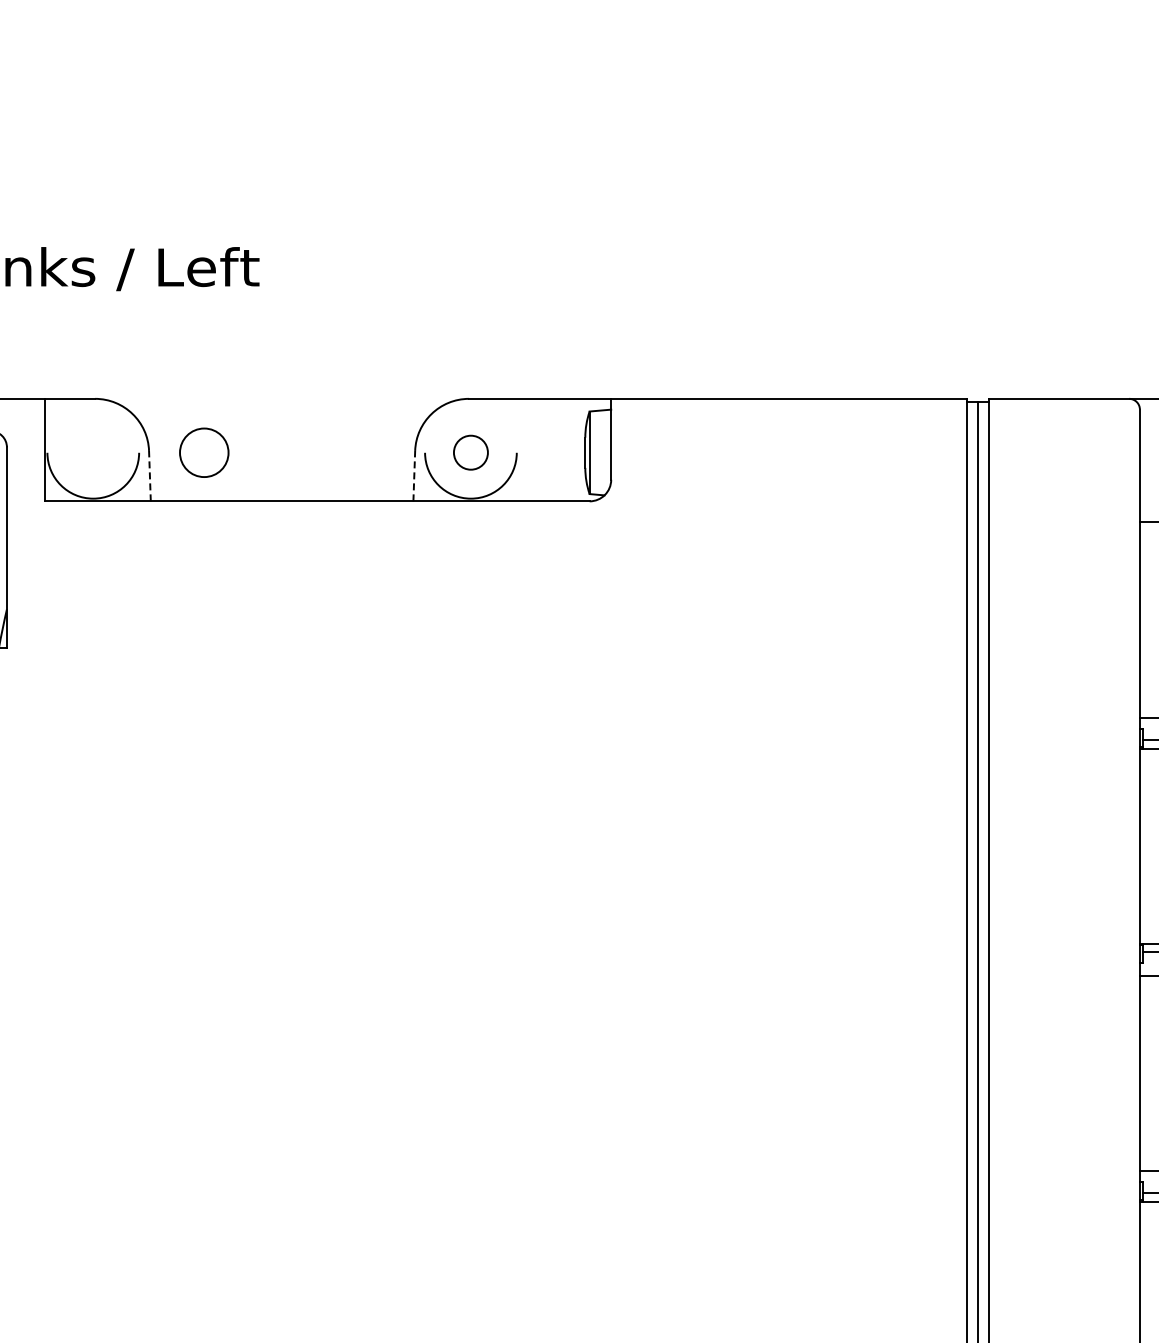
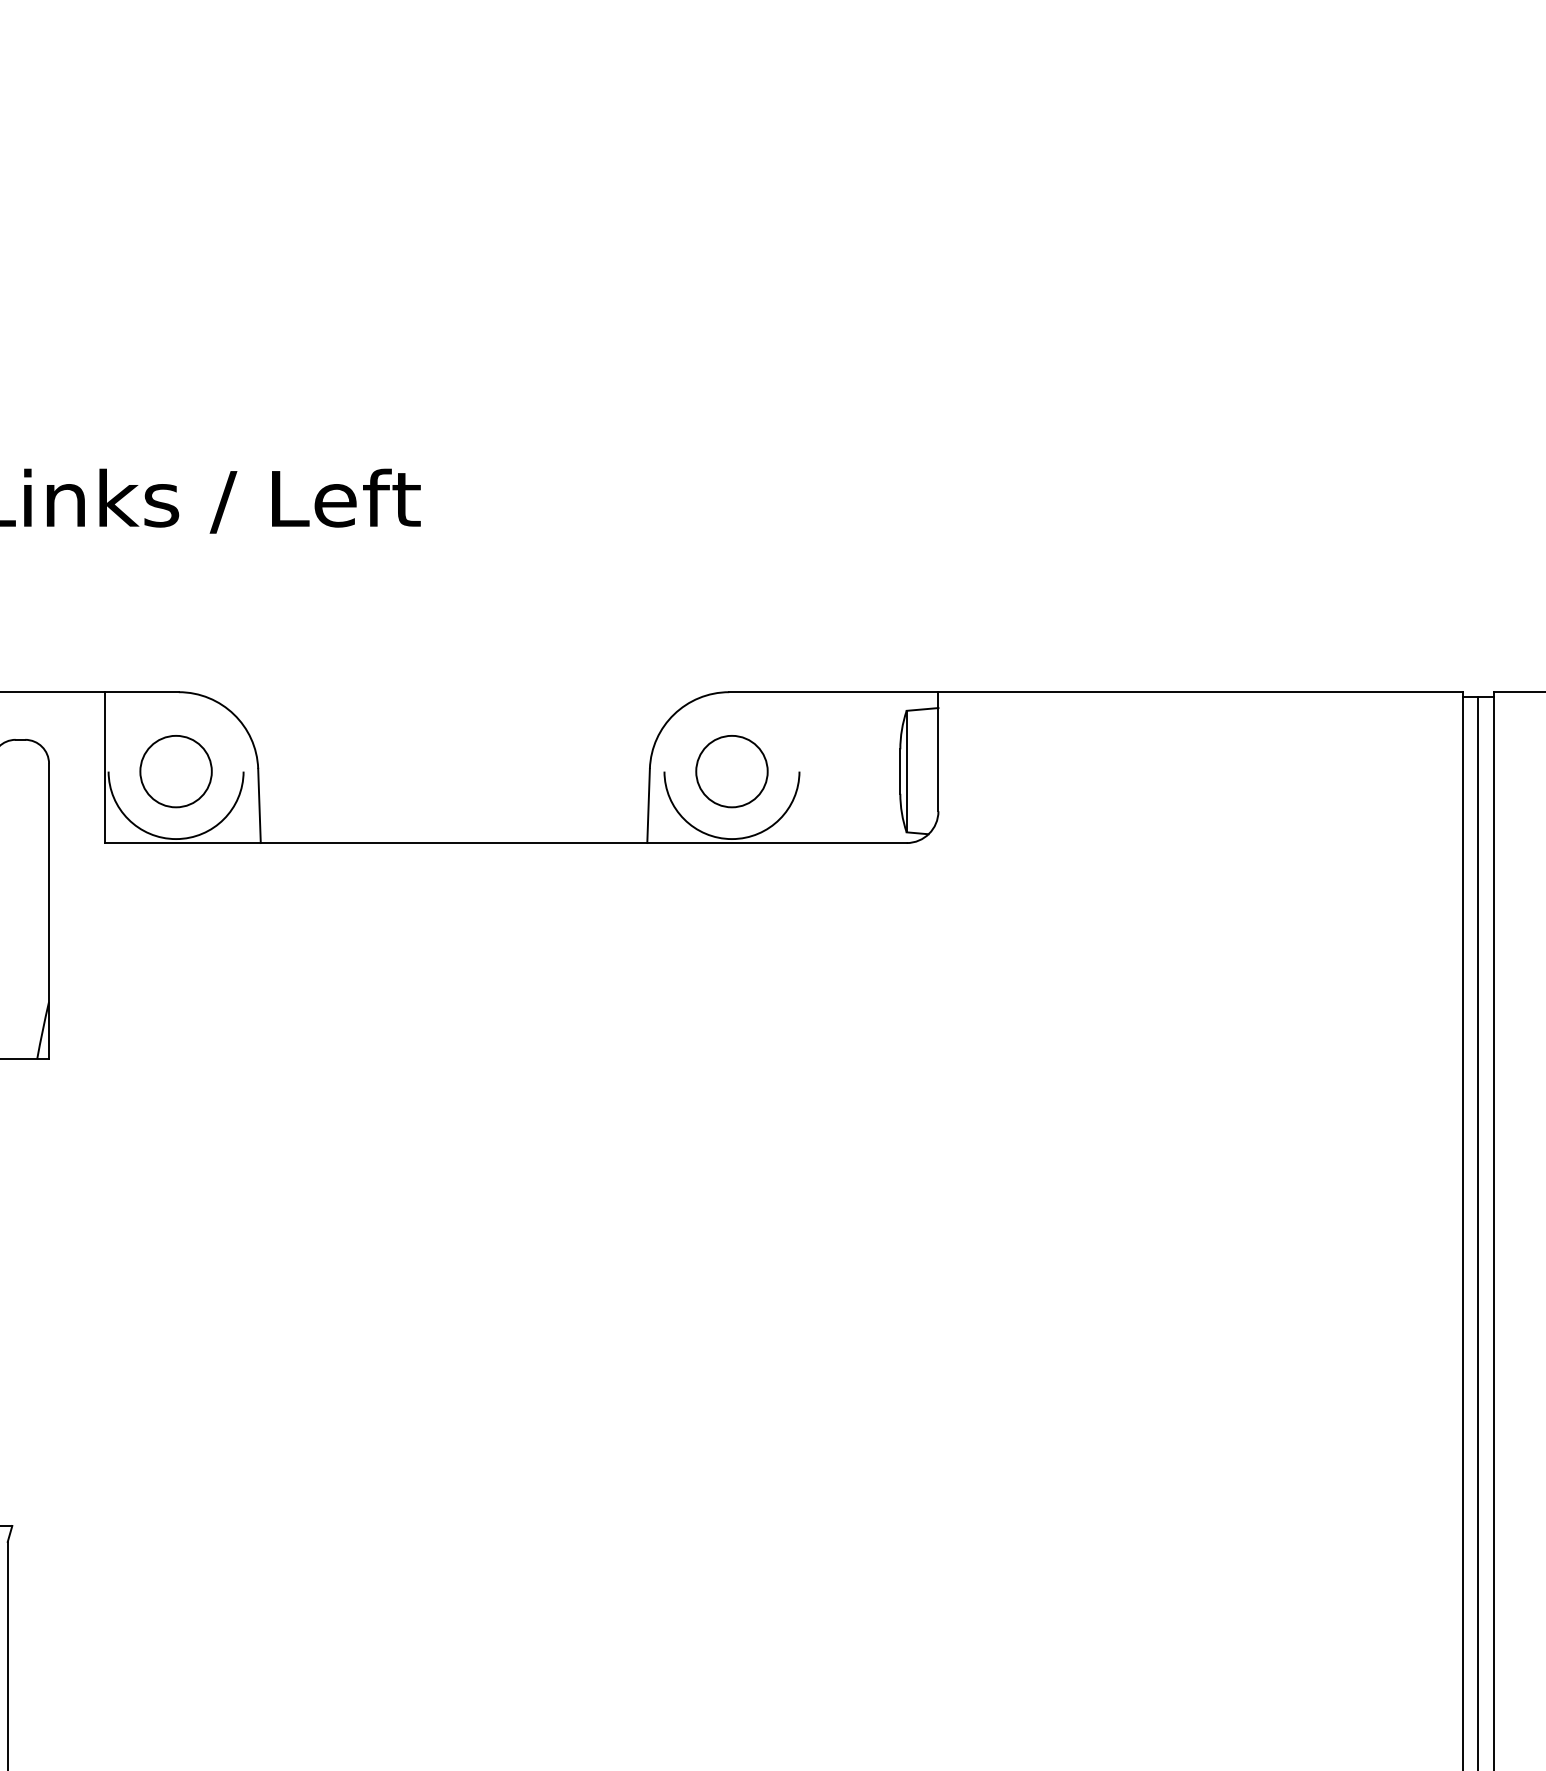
circle: (204, 452) -> (176, 771), moved
circle: (470, 452) -> (731, 771), size x1.43
line: (149, 475) -> (258, 804), dashed -> solid
line: (414, 475) -> (648, 804), dashed -> solid

